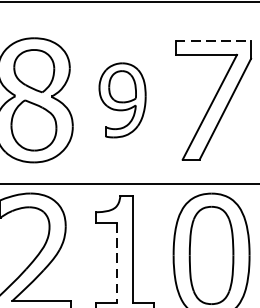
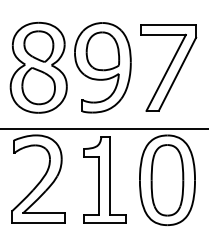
line: (214, 40) -> (169, 24), dashed -> solid
part: (121, 99) -> (102, 67), size x1.67
line: (117, 262) -> (99, 185), dashed -> solid

